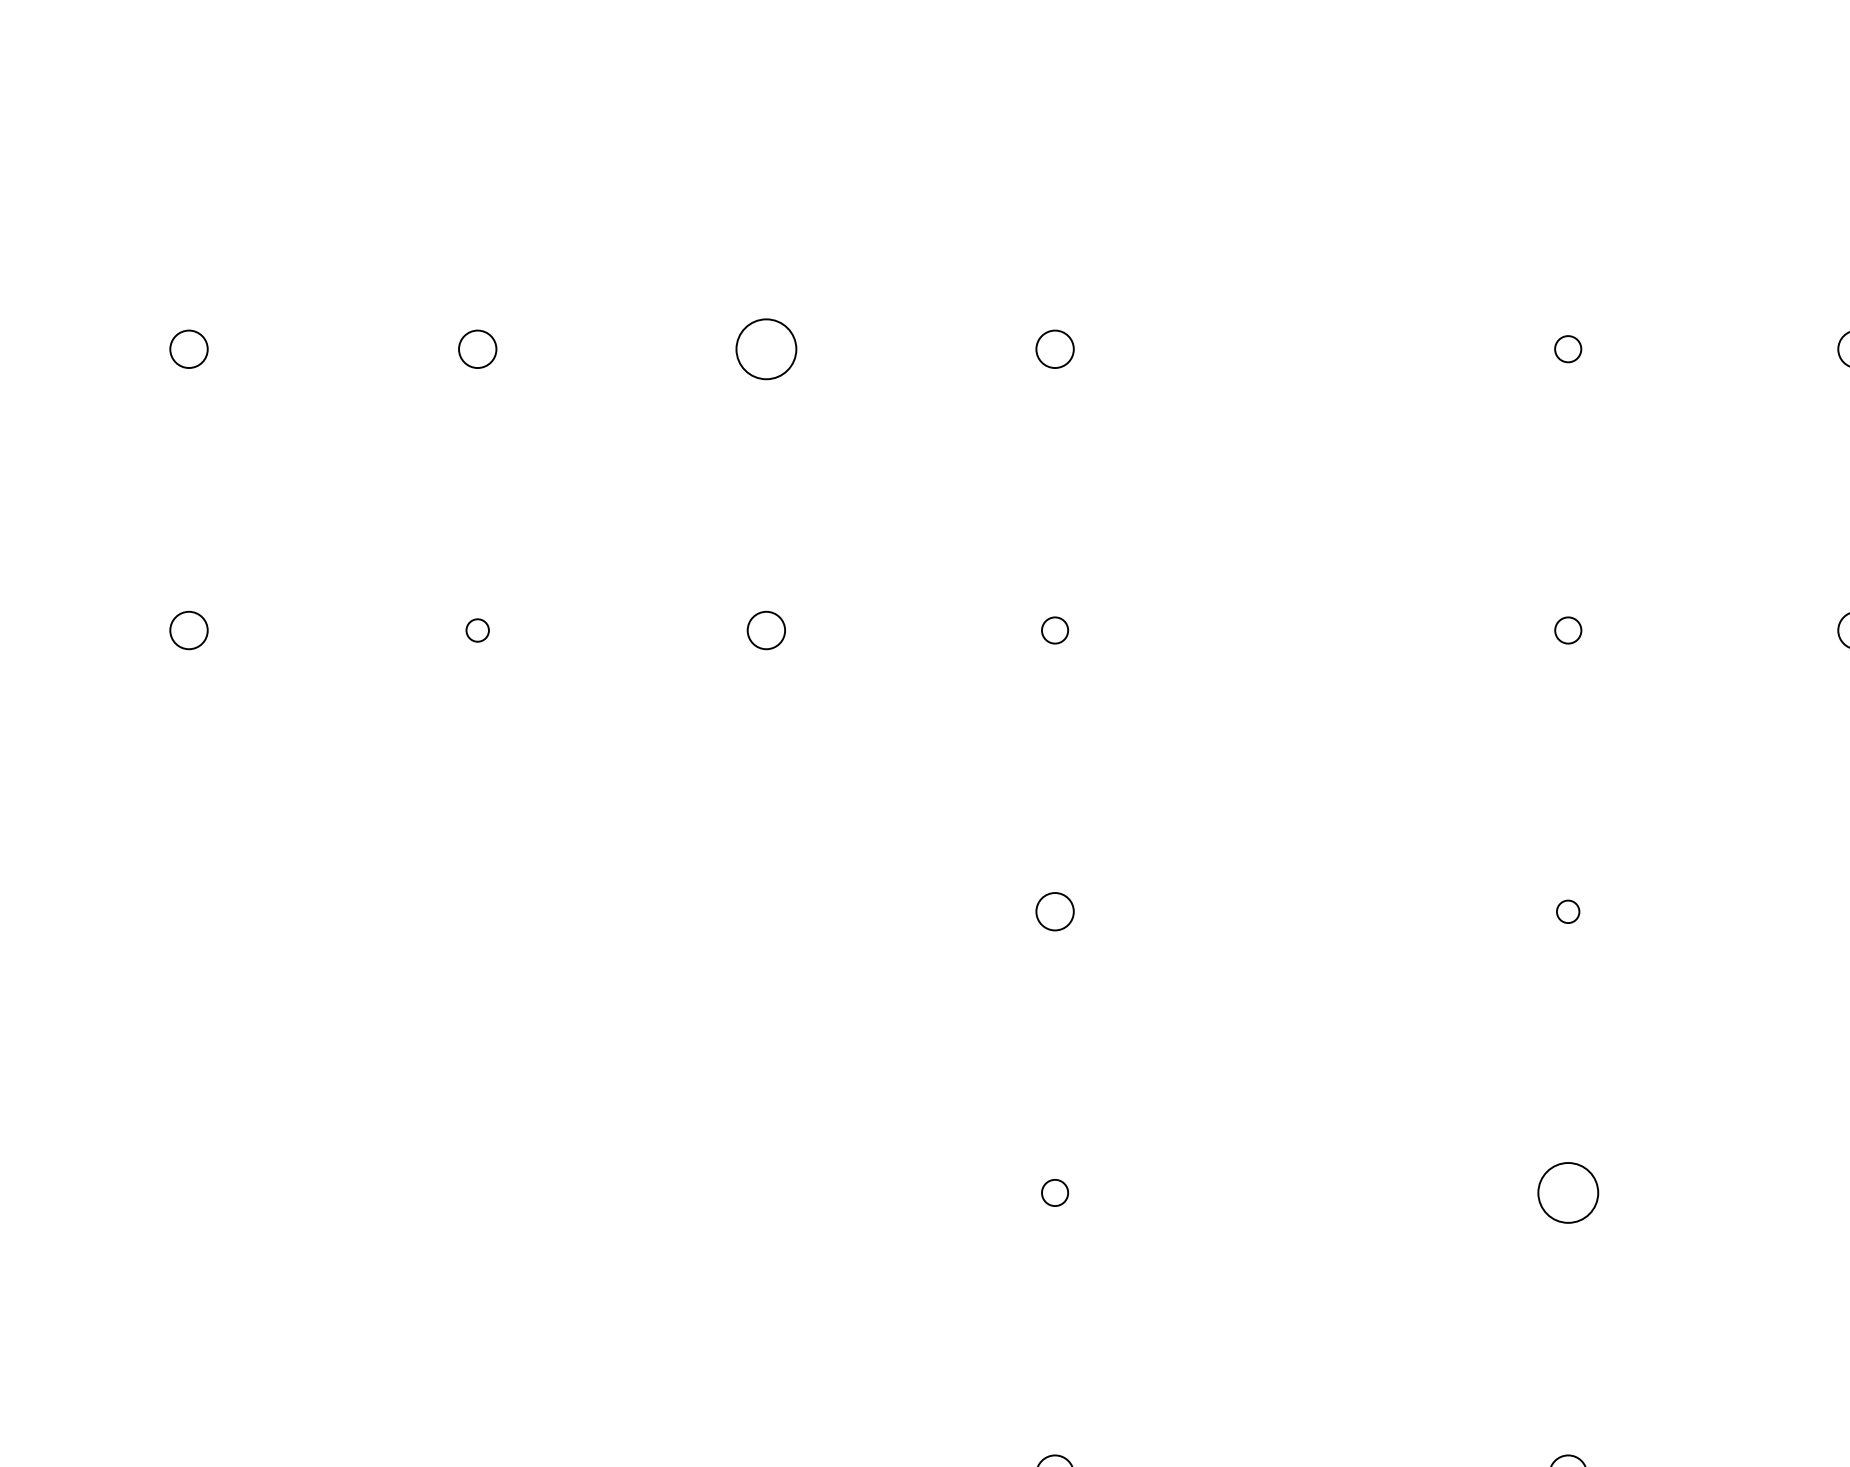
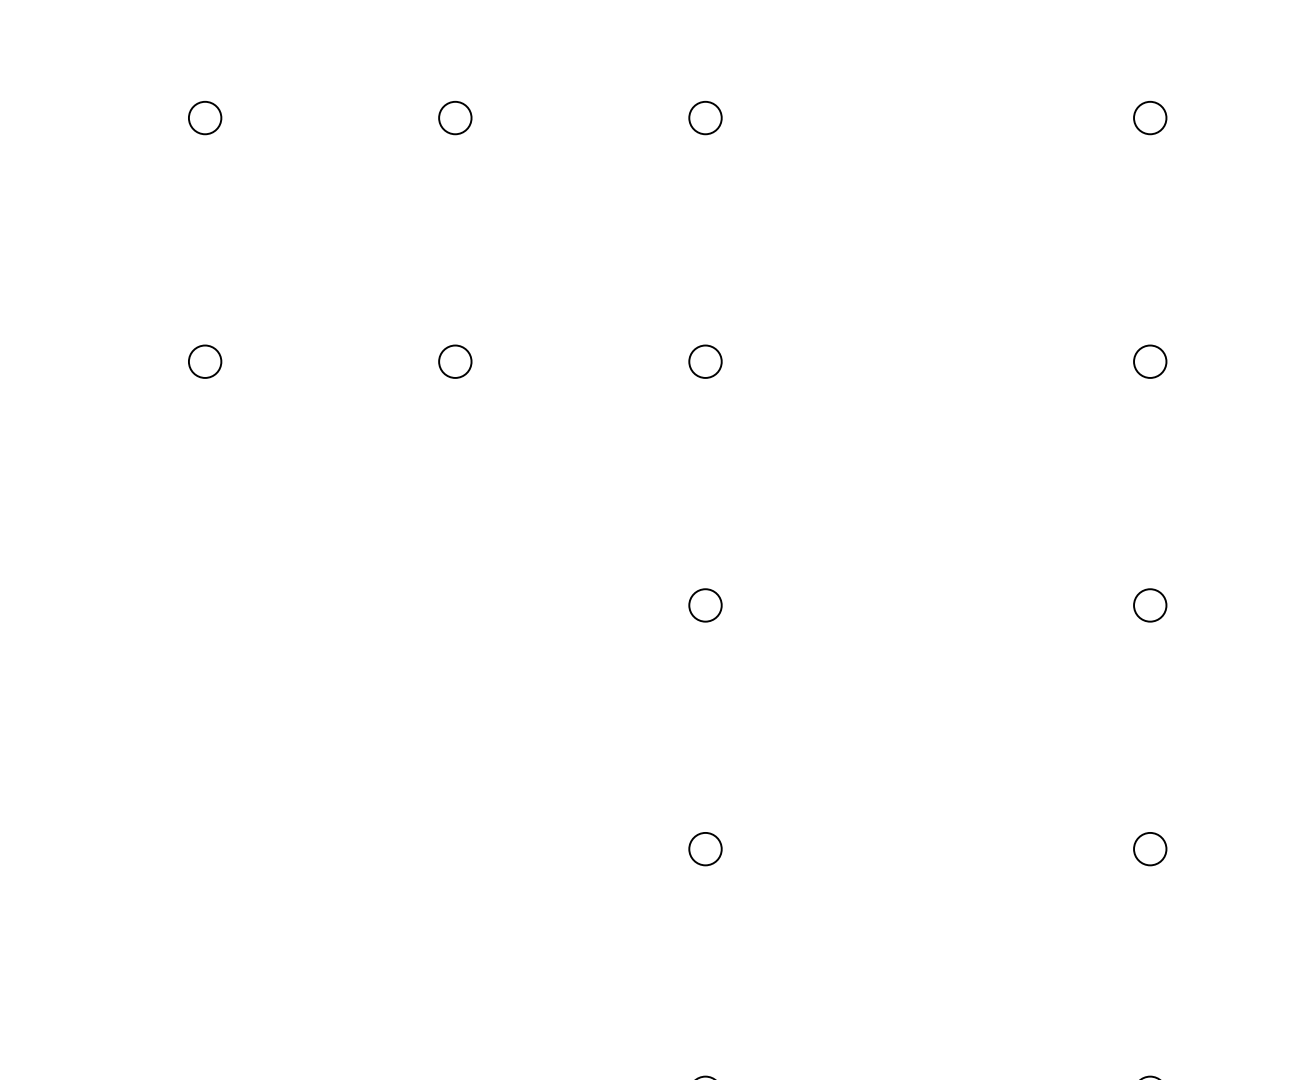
circle: (1567, 348) -> (1149, 117), size x1.43
circle: (766, 349) -> (455, 118), size x0.62
circle: (477, 630) -> (204, 361), size x1.67
circle: (1054, 630) -> (704, 361), size x1.43
circle: (1568, 630) -> (1150, 361), size x1.43
circle: (1567, 911) -> (1149, 605), size x1.67
circle: (1054, 1192) -> (704, 848), size x1.43
circle: (1568, 1192) -> (1150, 848), size x0.62

